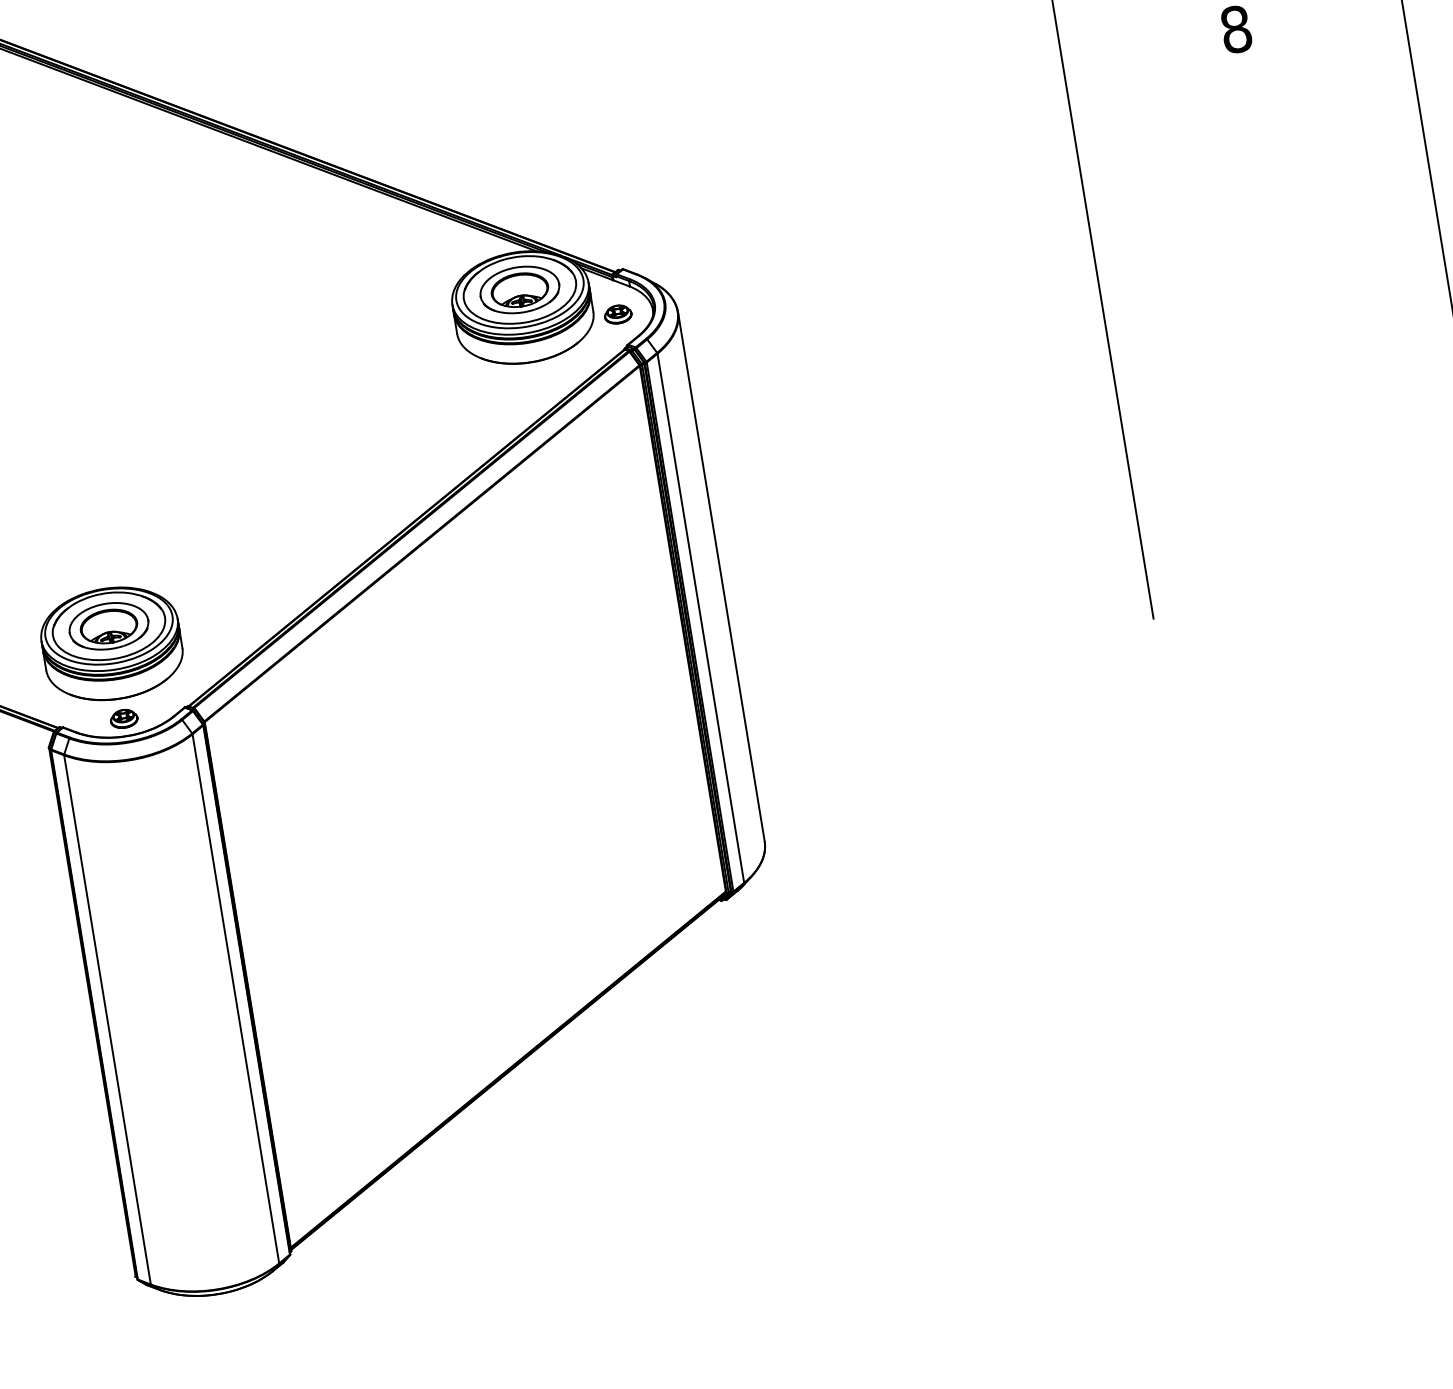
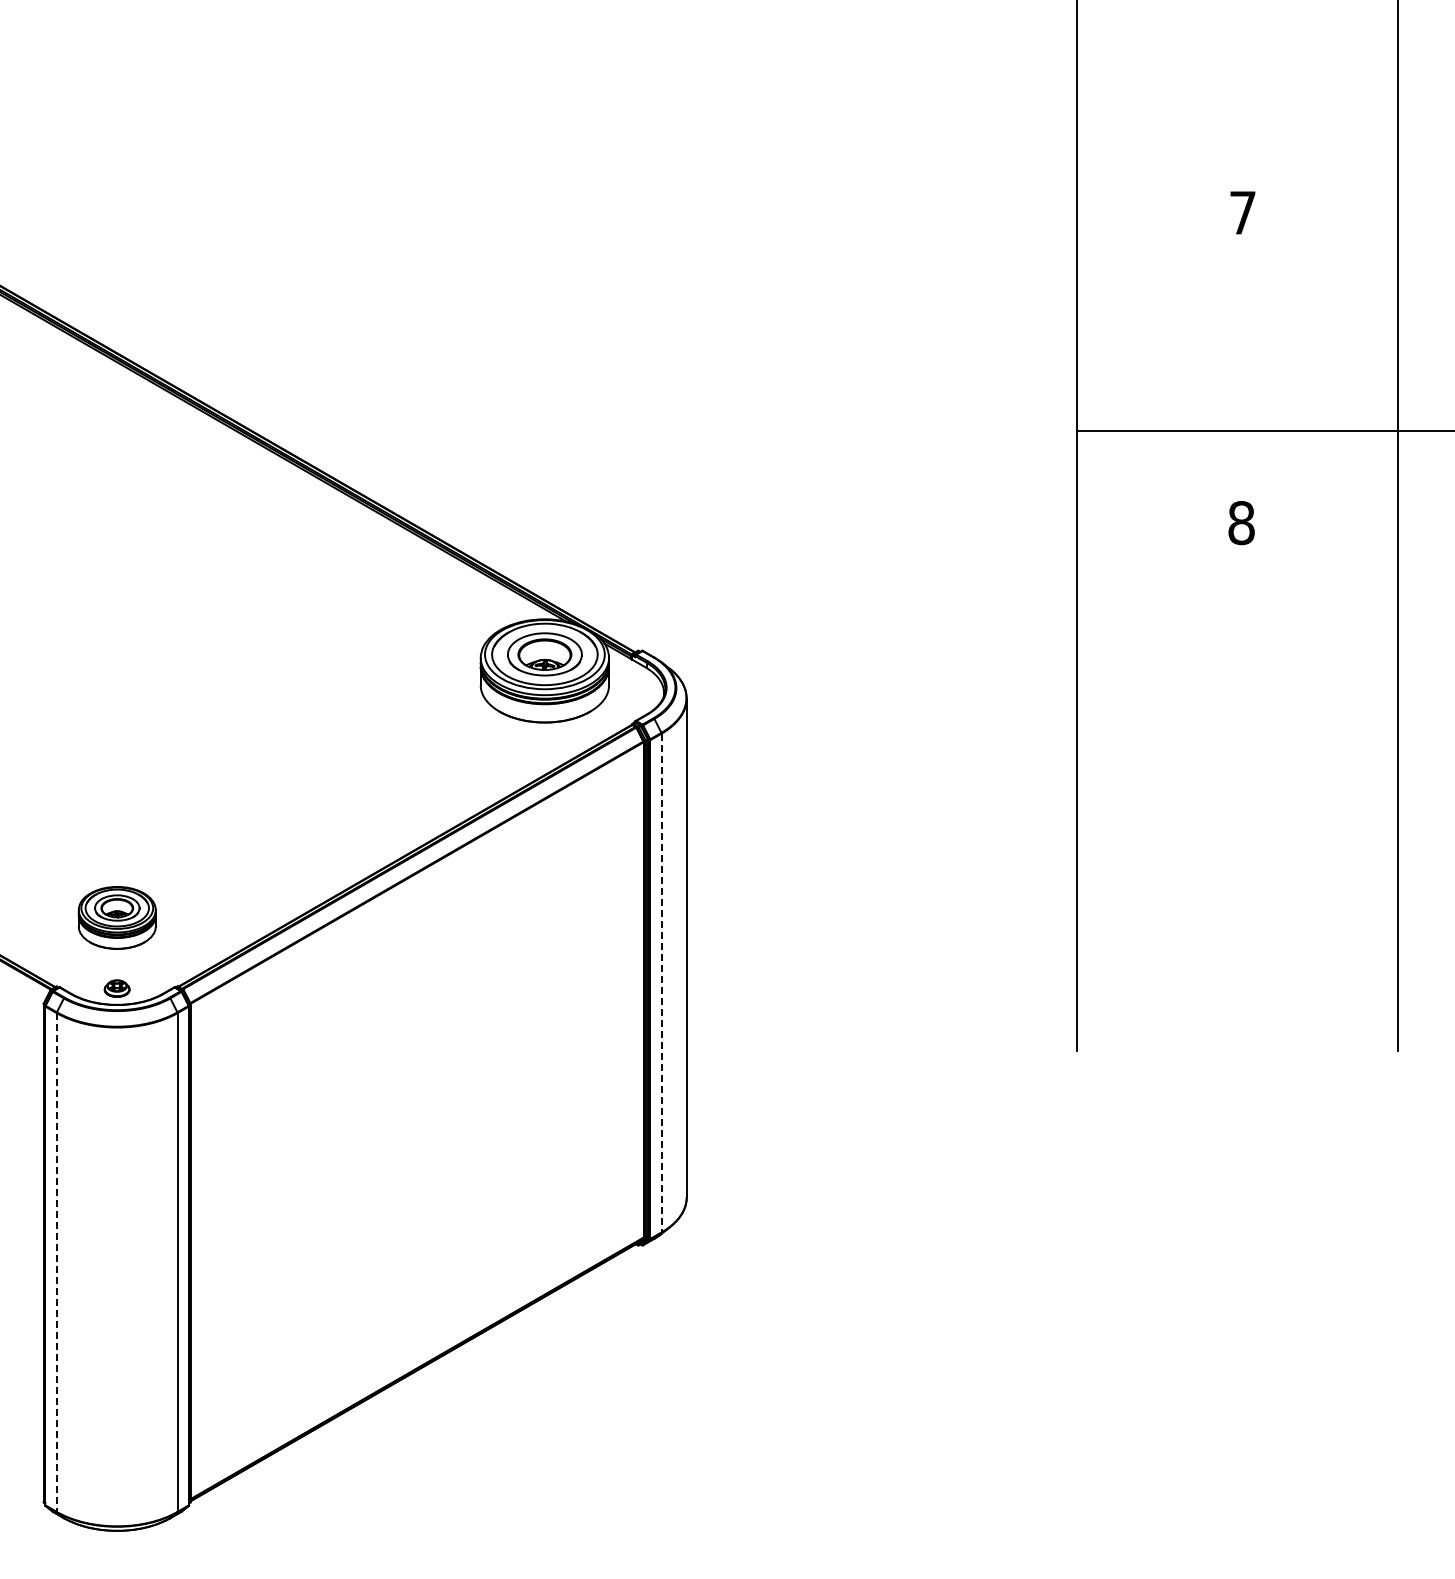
part: (618, 314) -> (631, 691), removed
line: (700, 618) -> (661, 983), solid -> dashed
part: (112, 643) -> (117, 917), size x0.6
line: (107, 1019) -> (56, 1262), solid -> dashed

